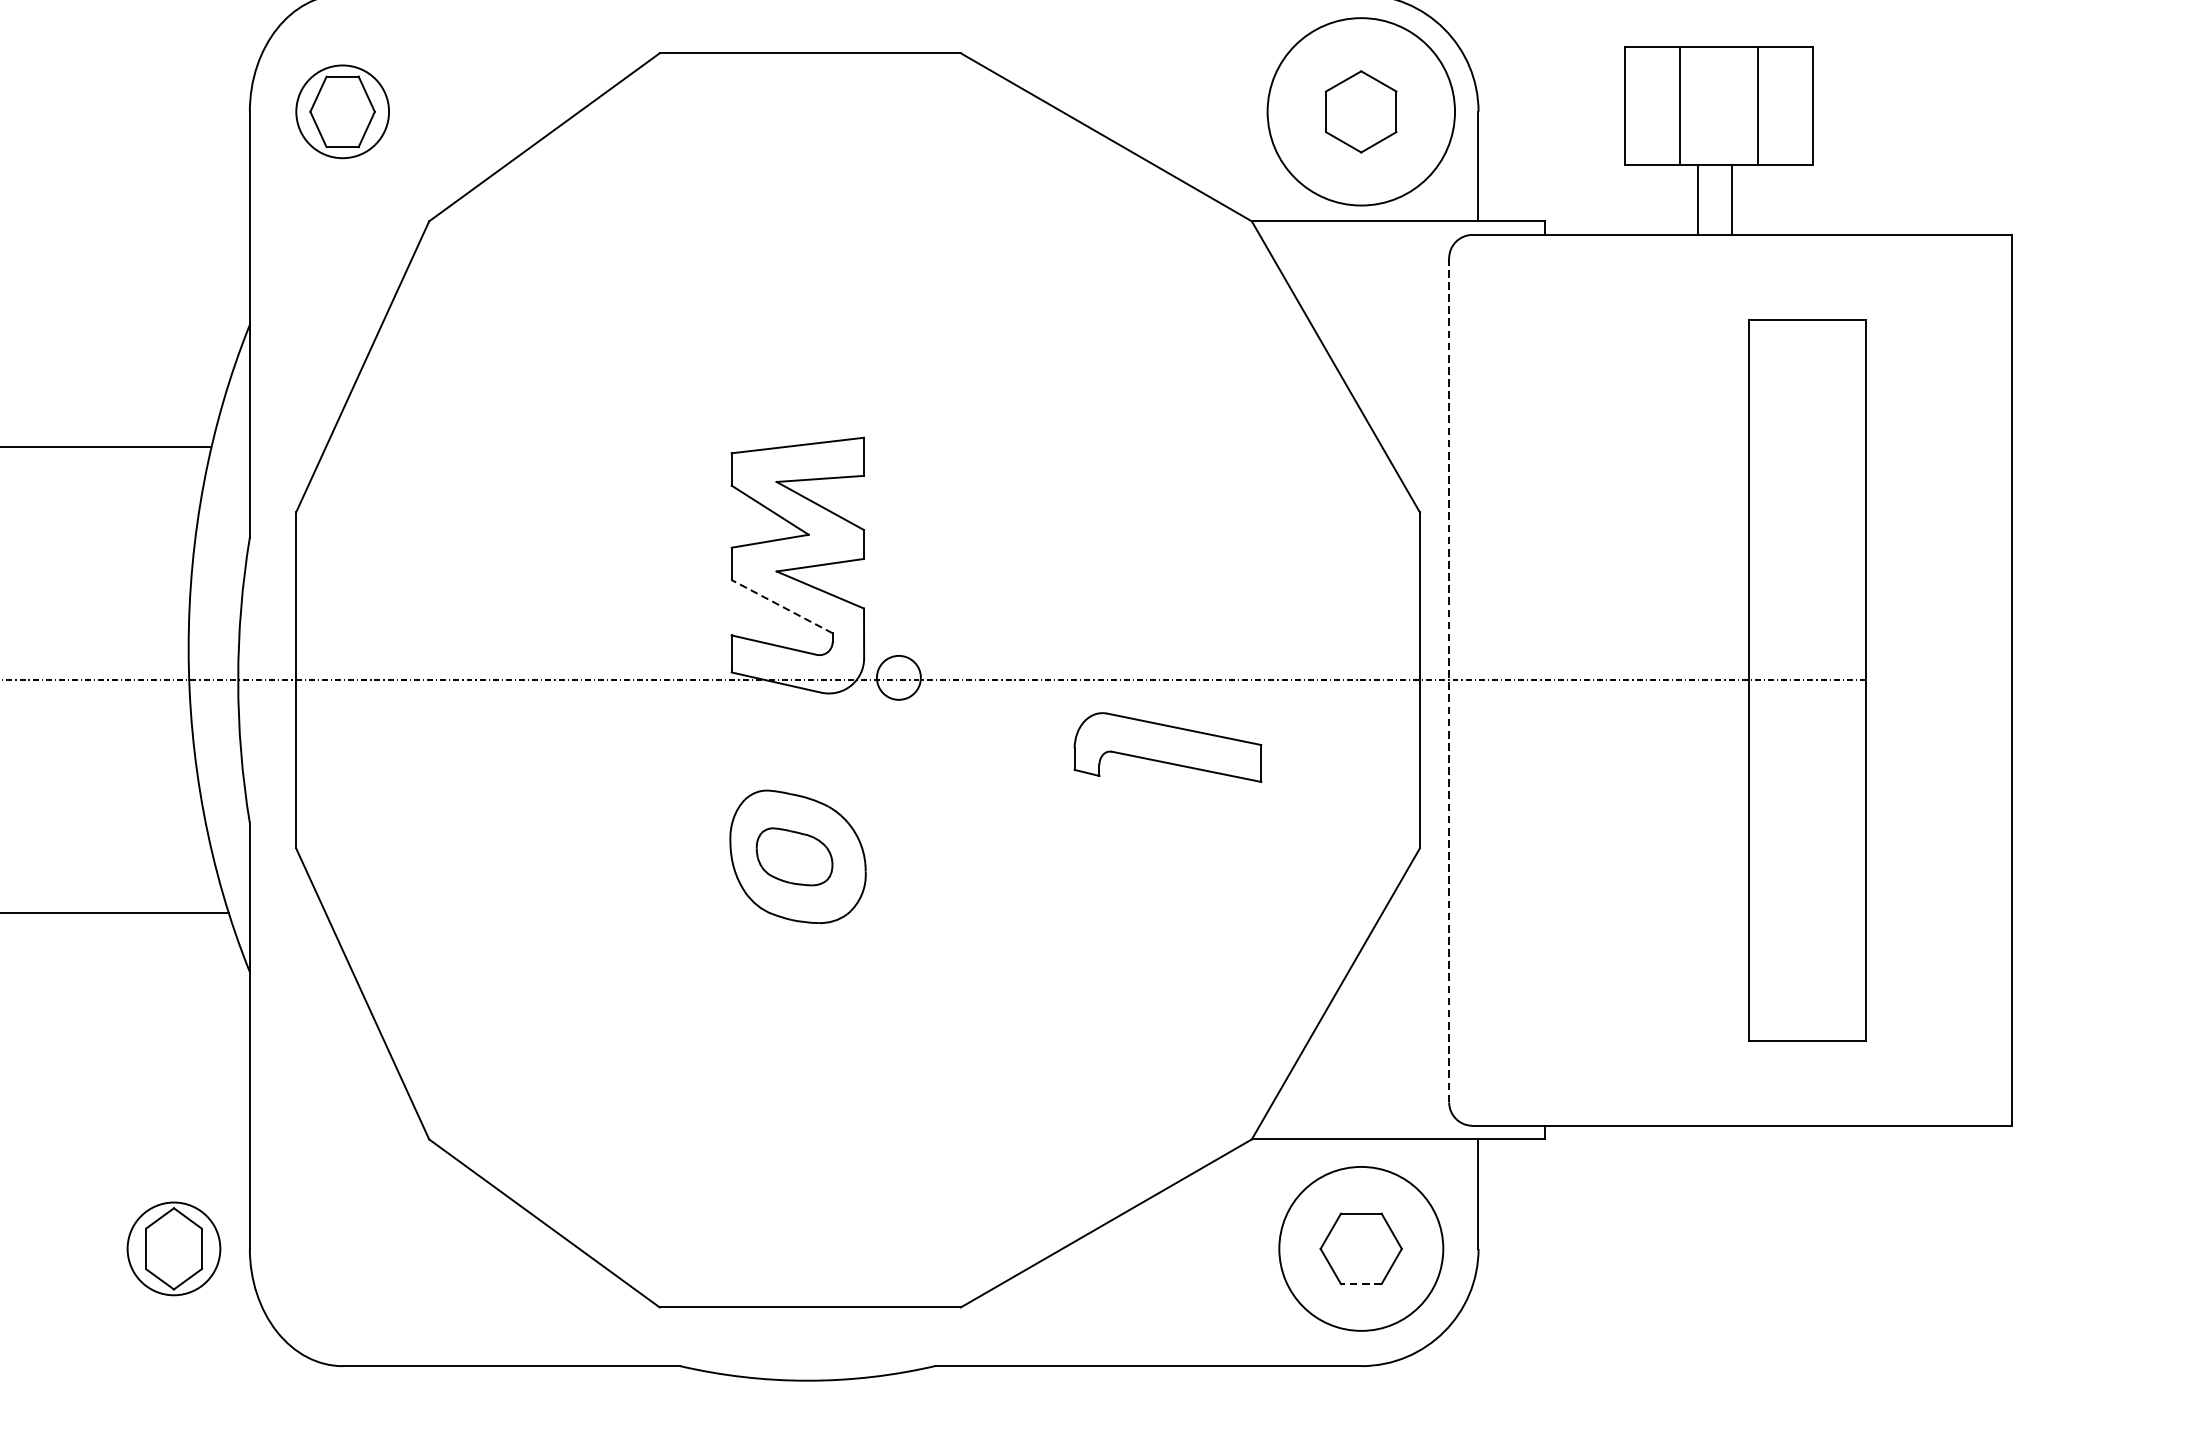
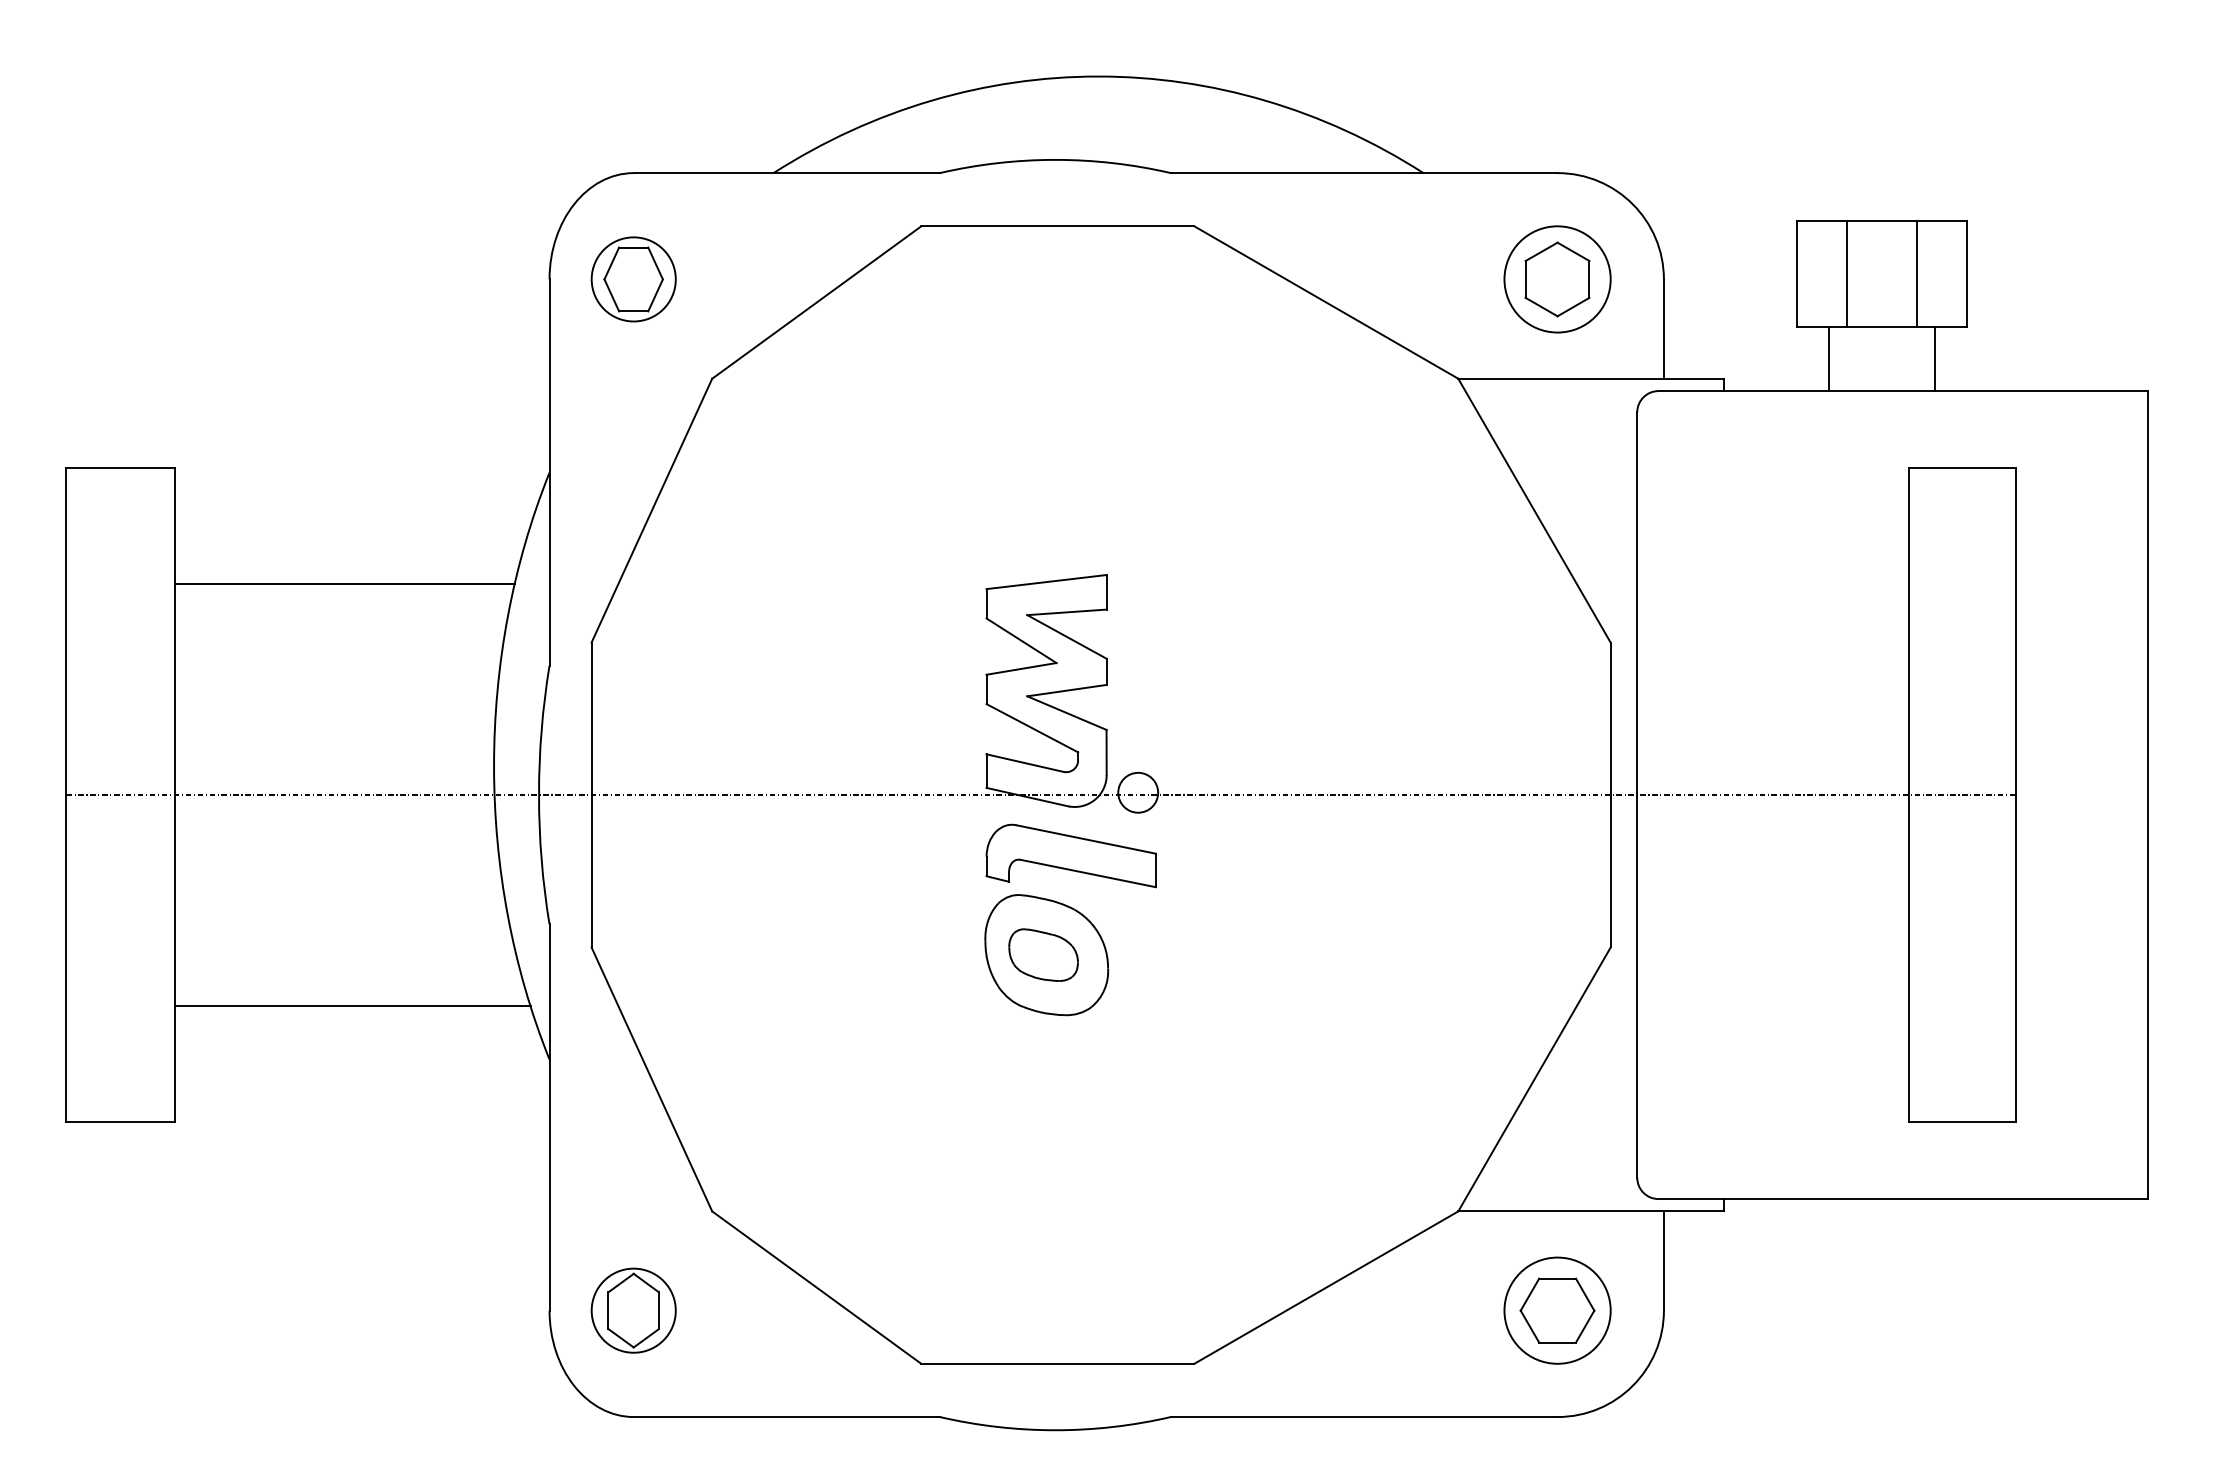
circle: (1361, 111) -> (1557, 279), size x0.62
line: (1697, 200) -> (1934, 359), moved
line: (1731, 200) -> (1828, 359), moved
line: (782, 606) -> (1032, 728), dashed -> solid
line: (1449, 680) -> (1637, 795), dashed -> solid
part: (1167, 747) -> (1070, 855), moved
part: (173, 1248) -> (633, 1310), moved
circle: (1361, 1248) -> (1557, 1310), size x0.71
line: (1361, 1283) -> (1557, 1342), dashed -> solid

